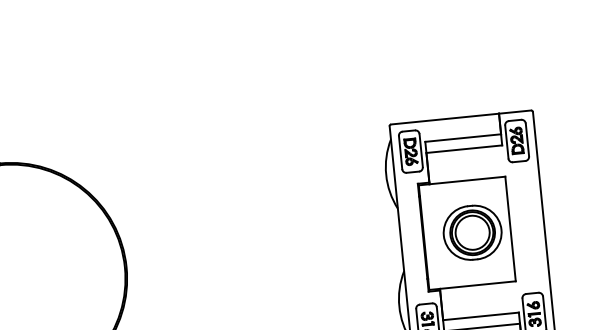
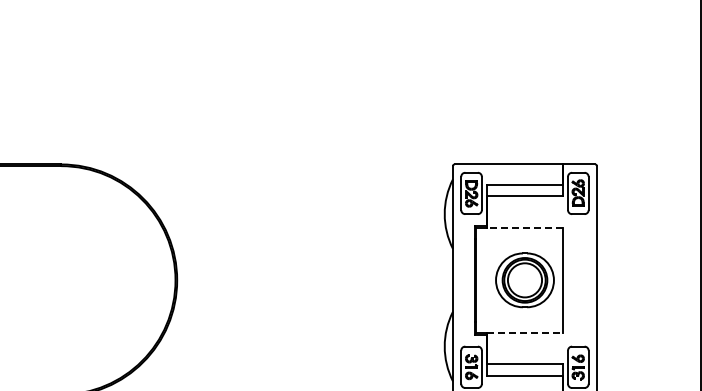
line: (466, 180) -> (524, 227), solid -> dashed
line: (478, 284) -> (525, 332), solid -> dashed

